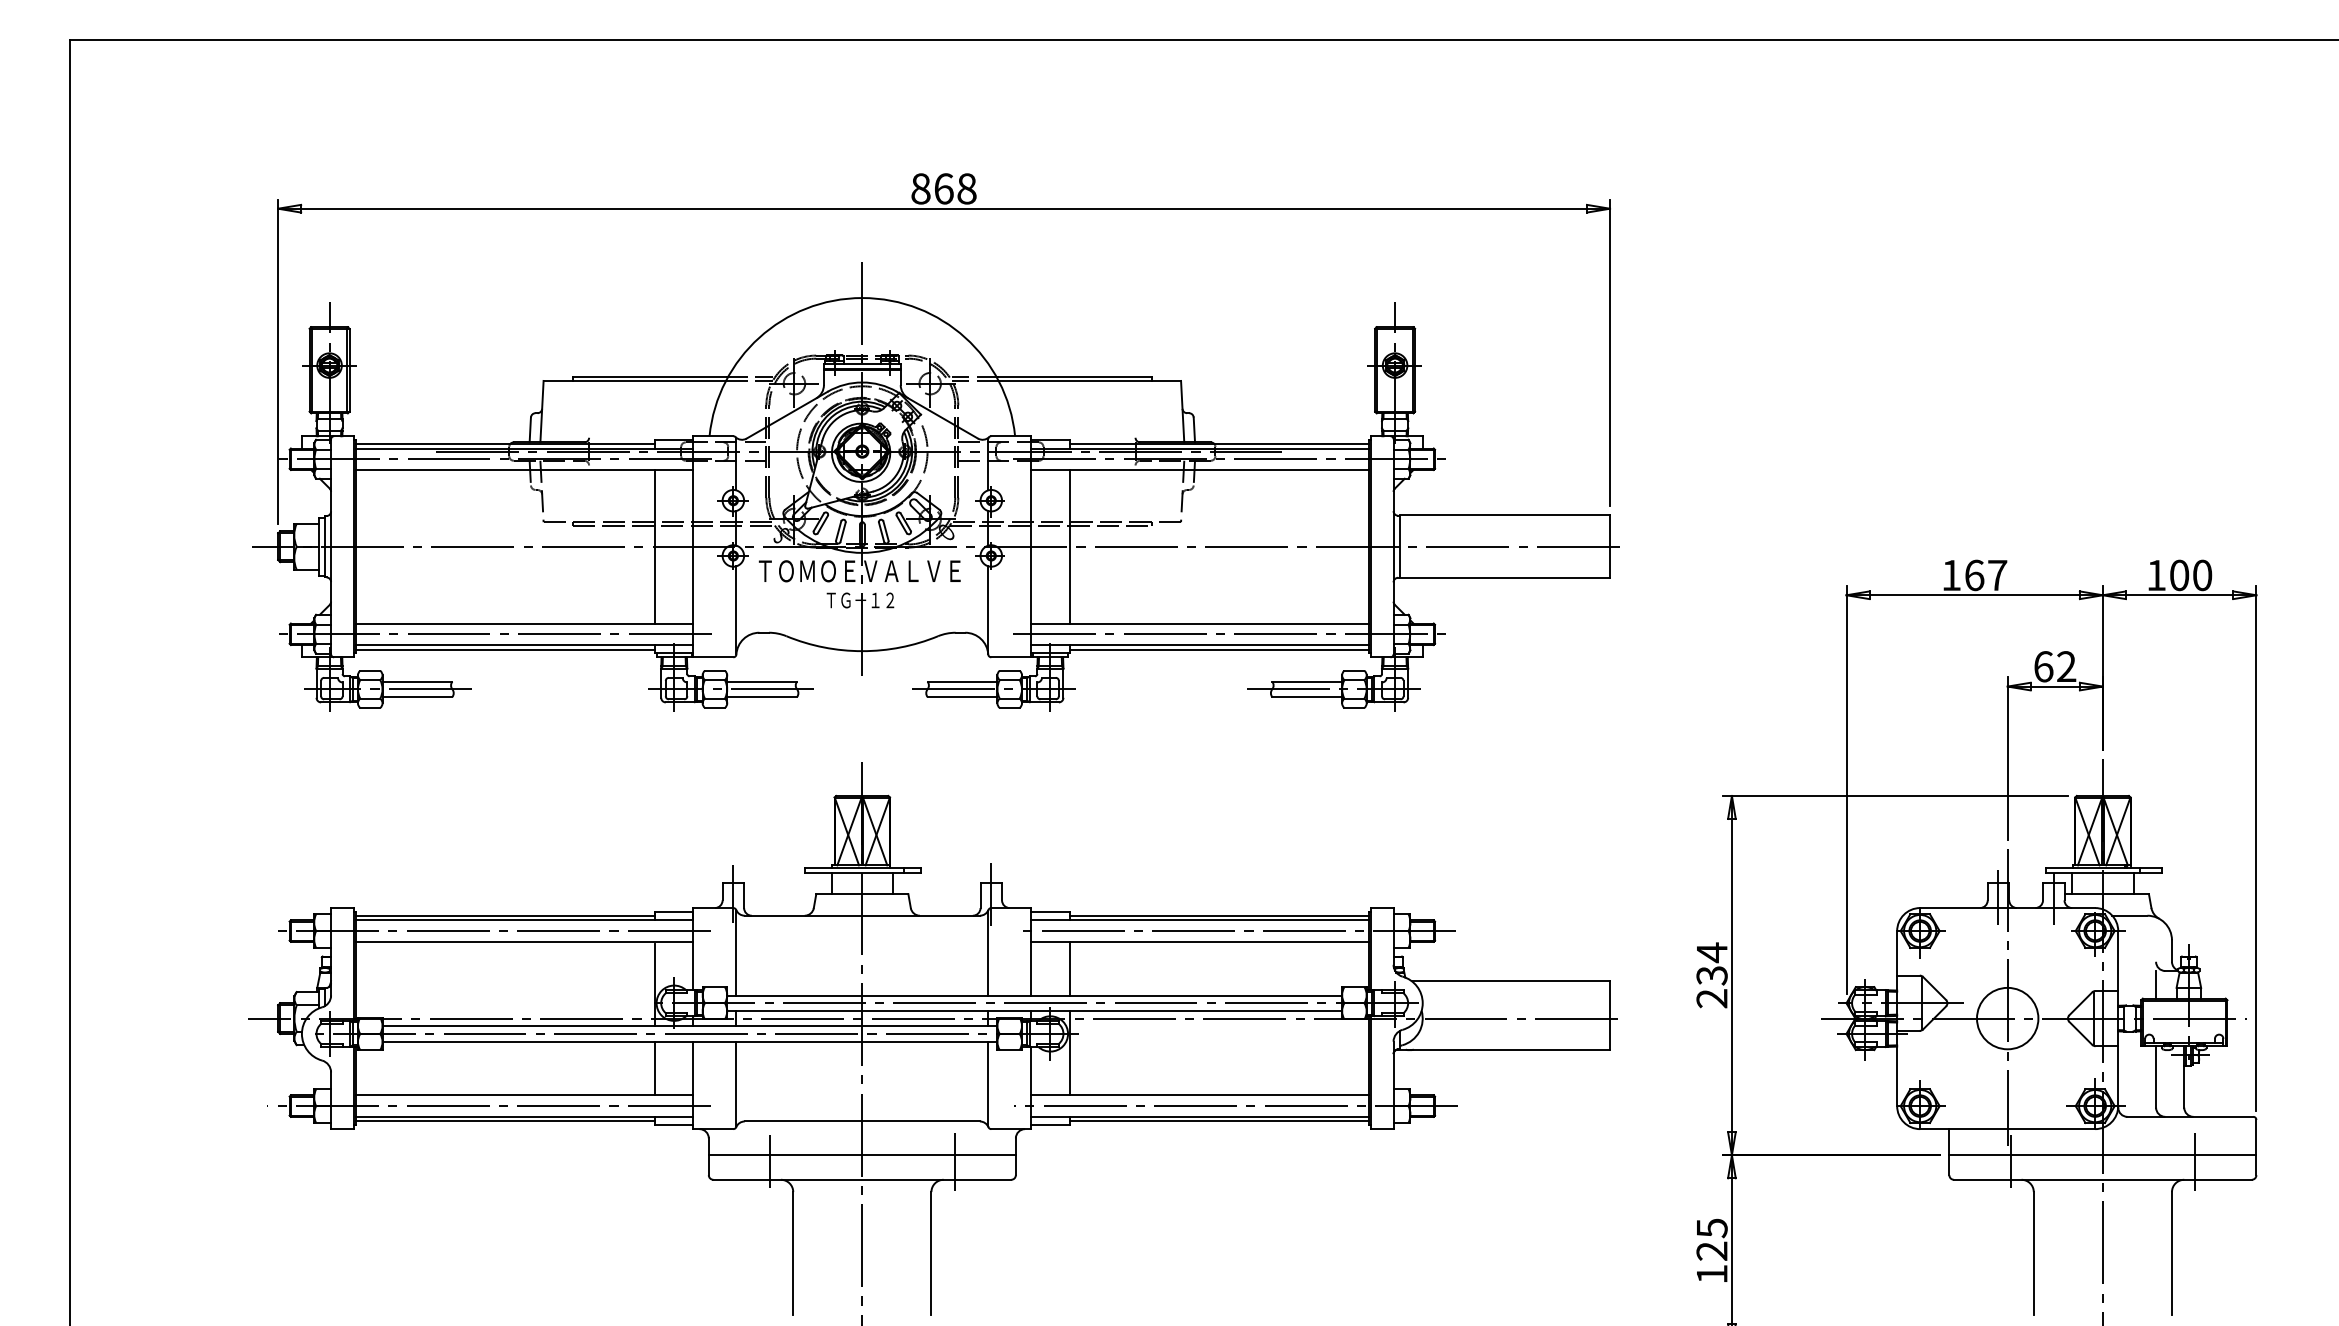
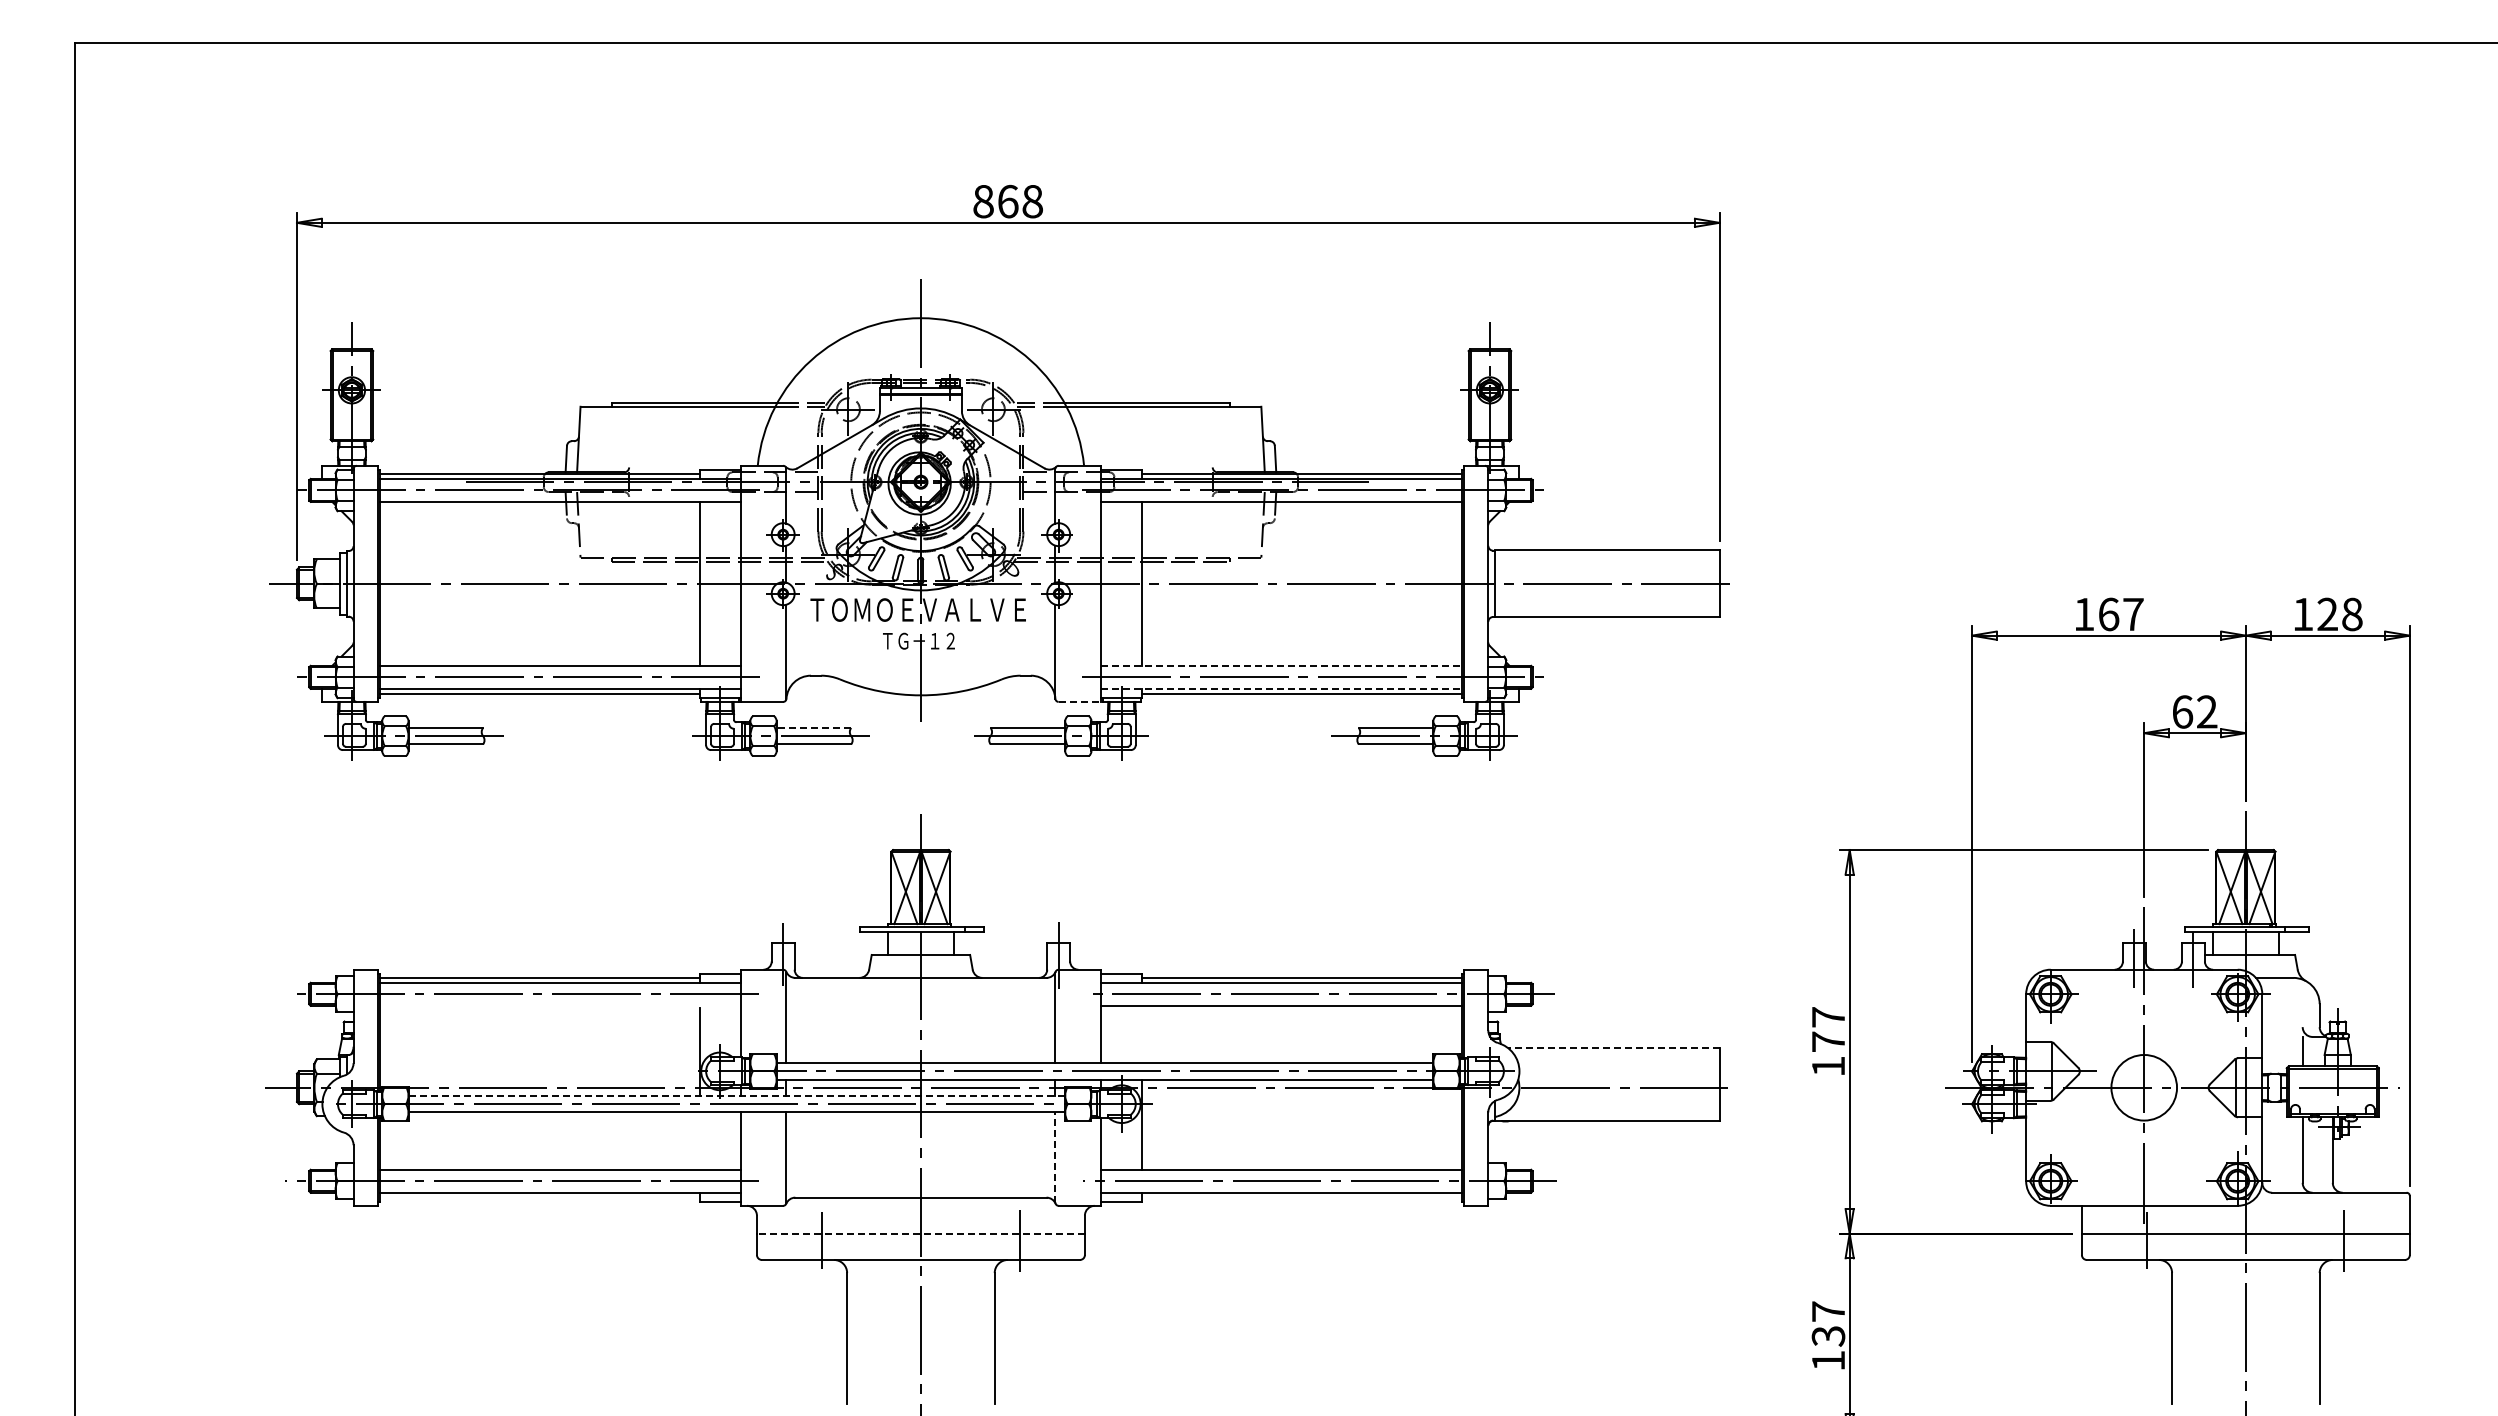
text: (2190, 575) -> (2339, 614), 100 -> 128
line: (1200, 623) -> (1282, 665), solid -> dashed
line: (1200, 644) -> (1282, 688), solid -> dashed
line: (1011, 656) -> (1080, 701), solid -> dashed
line: (761, 681) -> (813, 727), solid -> dashed
line: (523, 941) -> (559, 1005), removed
line: (1069, 968) -> (1142, 1034), removed
text: (1712, 975) -> (1828, 1041), 234 -> 177
line: (1510, 981) -> (1613, 1048), solid -> dashed
line: (690, 1025) -> (737, 1095), solid -> dashed
line: (655, 1067) -> (699, 1140), removed
line: (988, 1082) -> (1055, 1156), solid -> dashed
line: (505, 1121) -> (539, 1197), removed
line: (1219, 1121) -> (1302, 1197), removed
line: (861, 1155) -> (920, 1233), solid -> dashed
text: (1712, 1239) -> (1828, 1323), 125 -> 137

